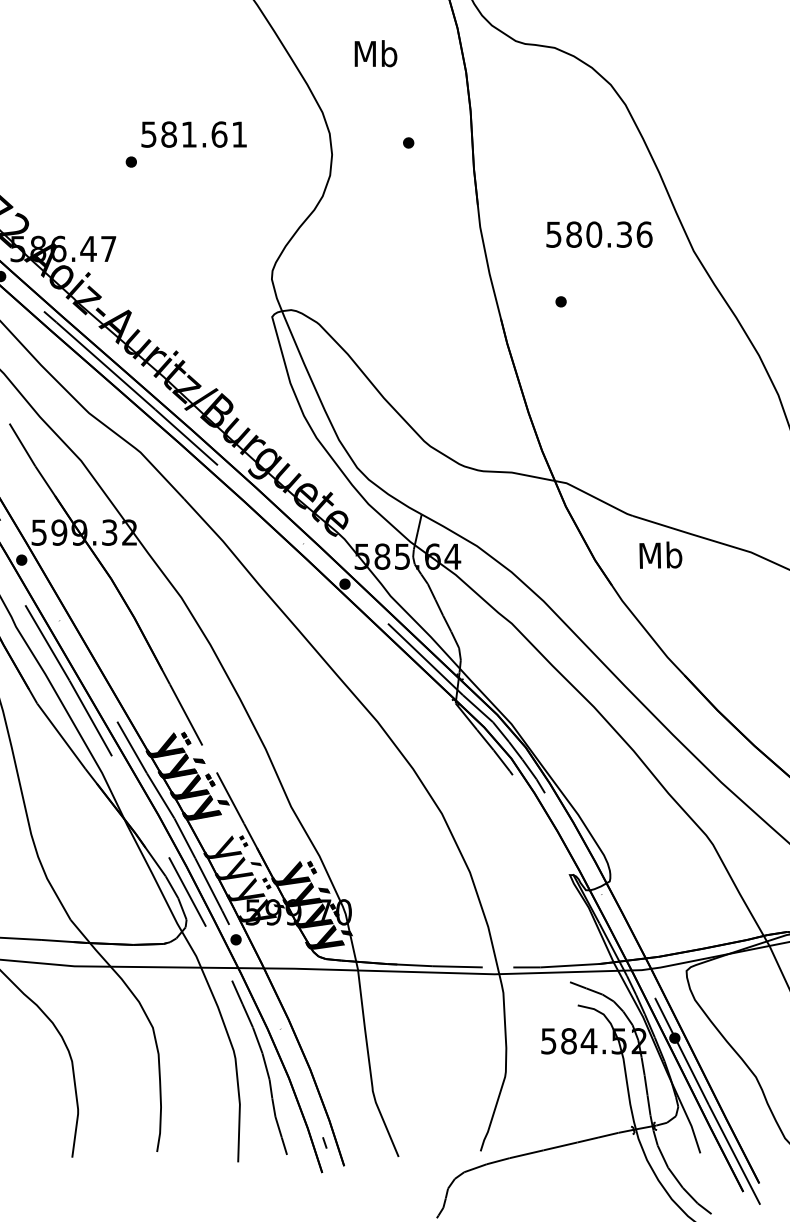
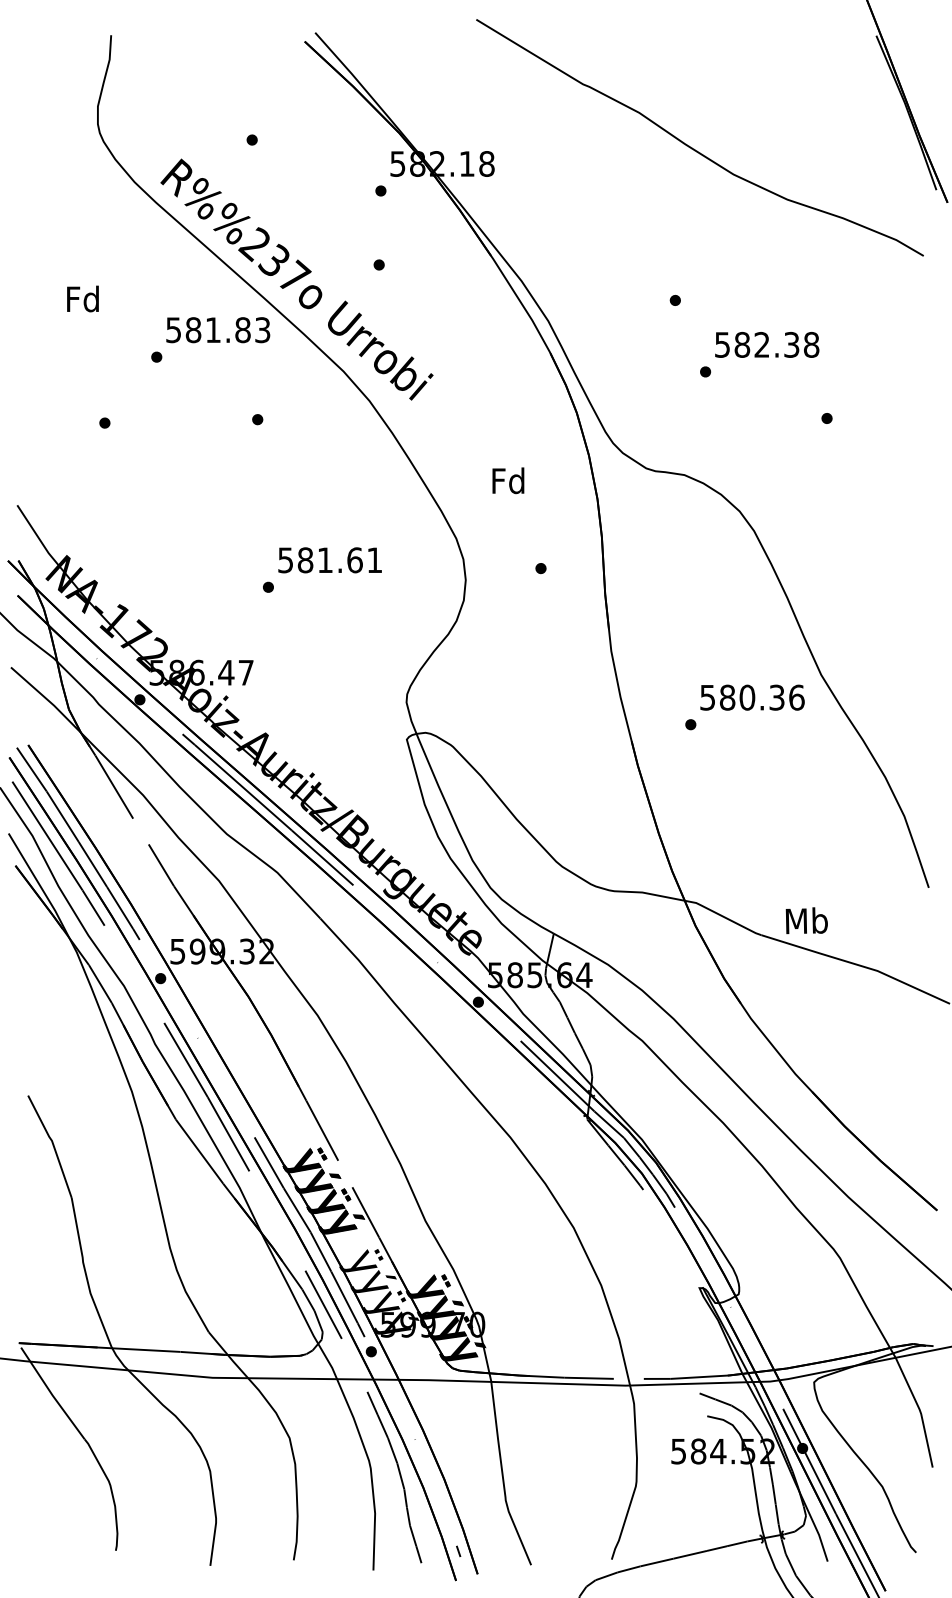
text: (375, 53) -> (508, 480), Mb -> Fd
text: (599, 234) -> (752, 697), moved
text: (660, 554) -> (806, 920), moved

